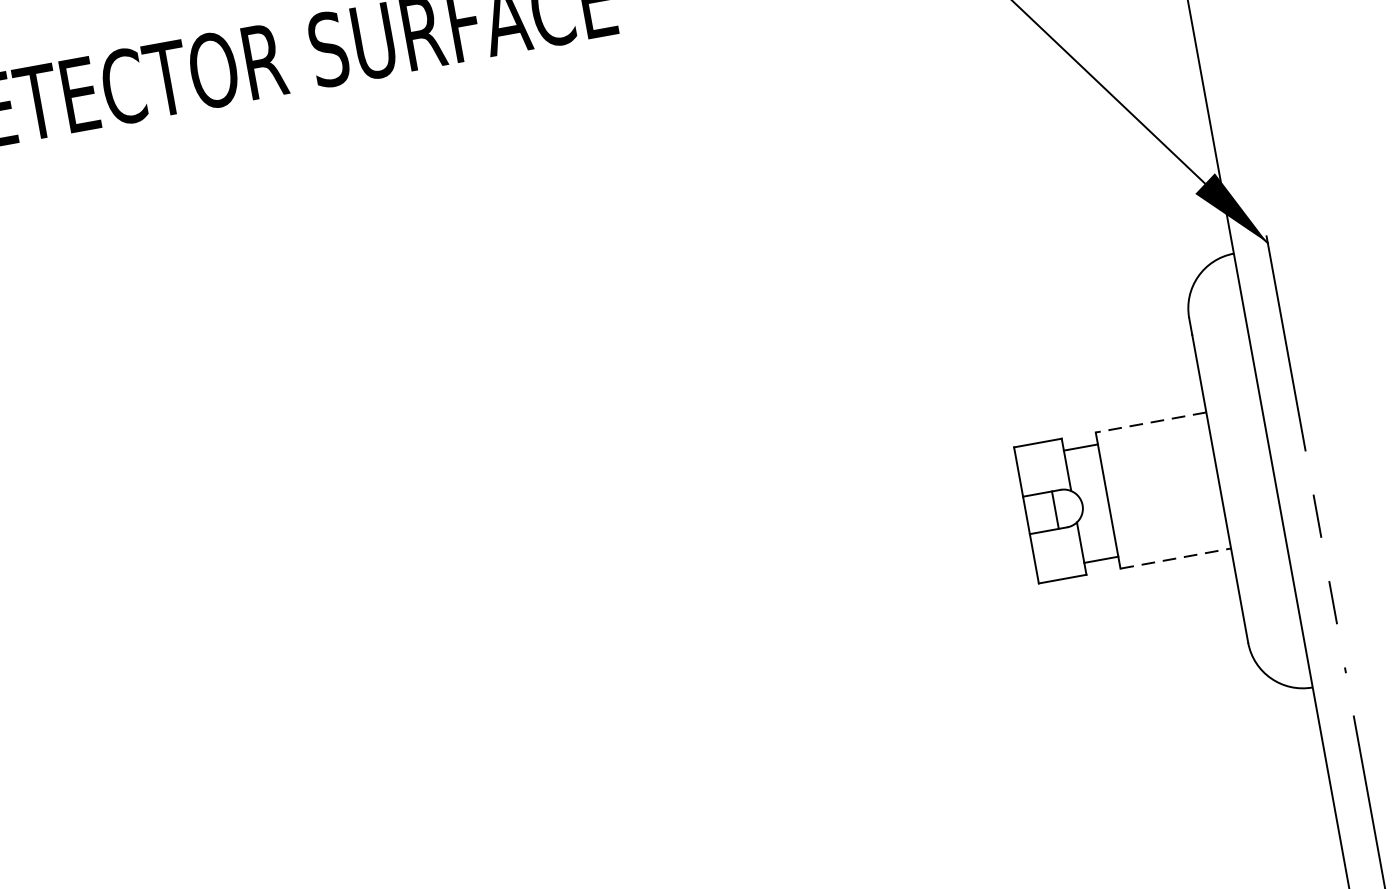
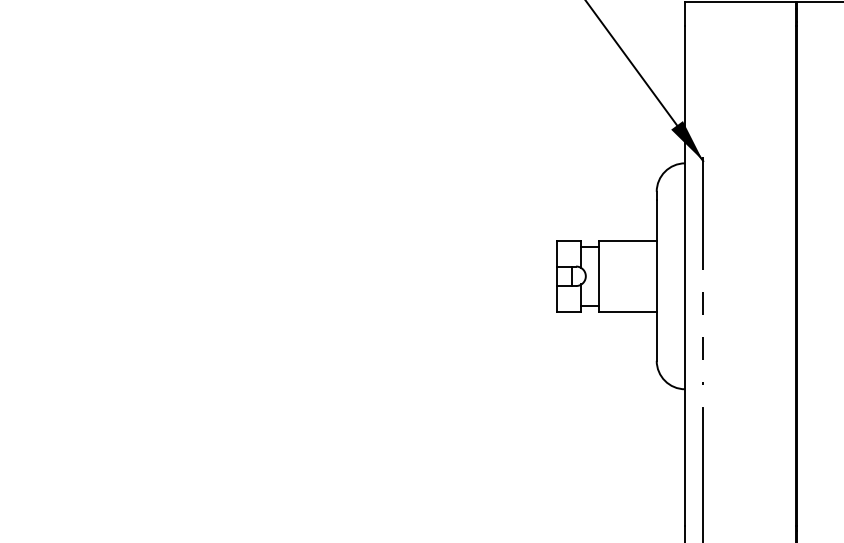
line: (1150, 421) -> (627, 240), dashed -> solid
line: (1174, 558) -> (627, 311), dashed -> solid

